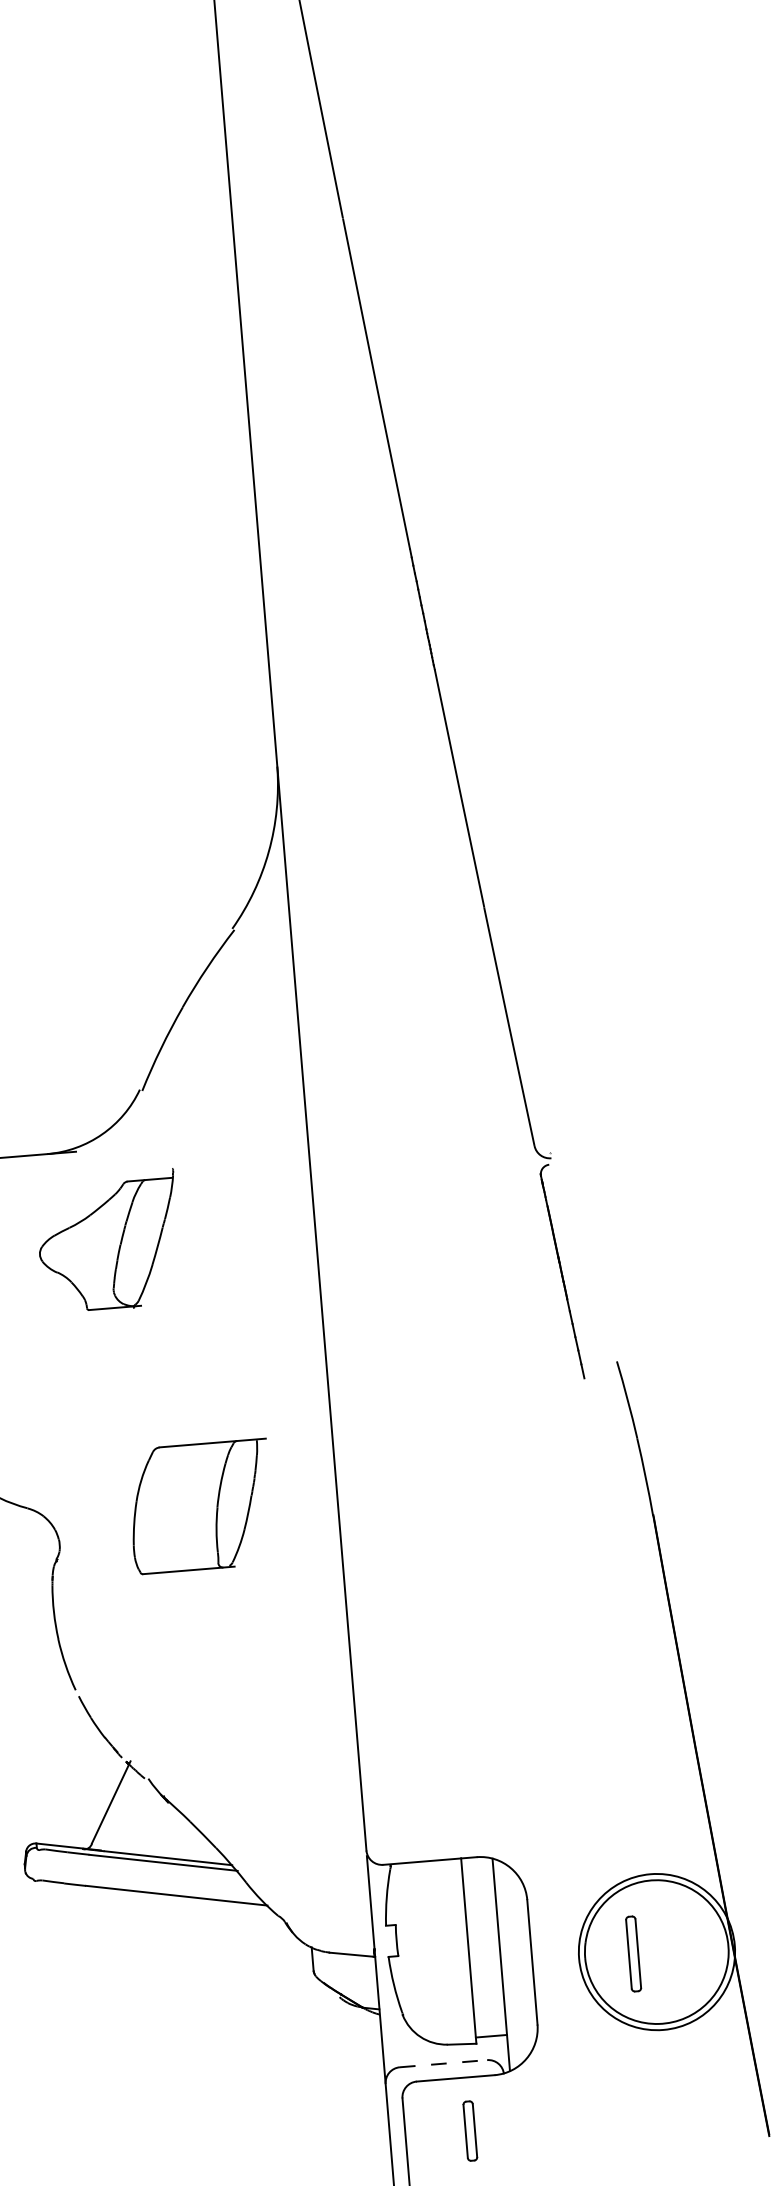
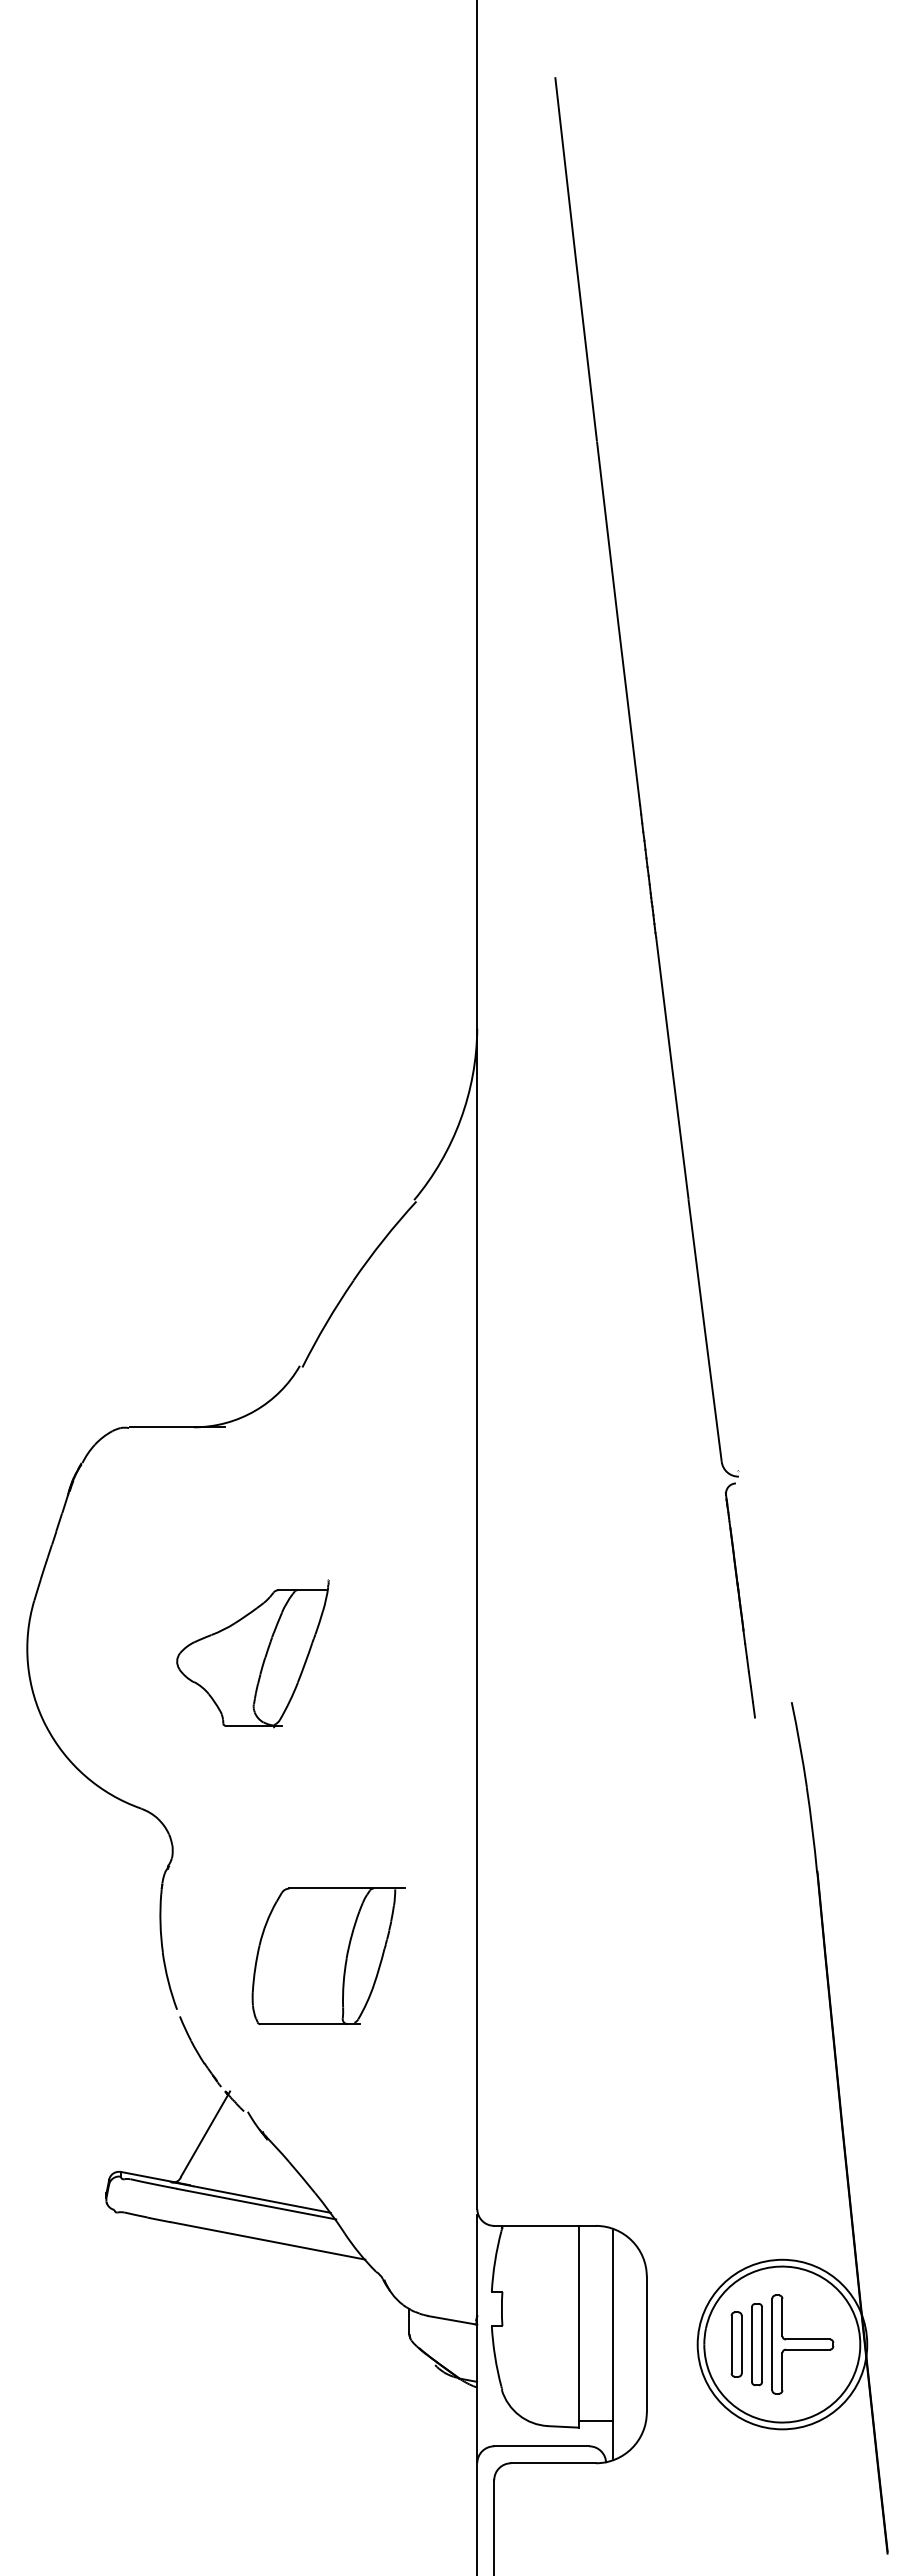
part: (108, 1241) -> (252, 1653), moved
part: (200, 1505) -> (328, 1955), moved
part: (675, 1950) -> (802, 2344), added
line: (444, 2063) -> (542, 2446), dashed -> solid
part: (470, 2131) -> (736, 2344), moved

